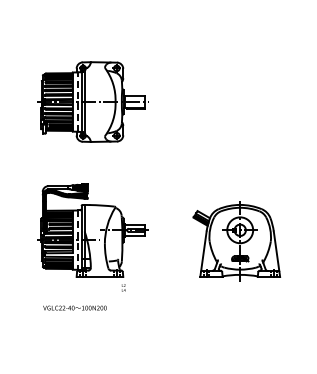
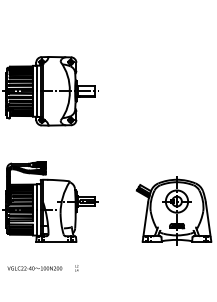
line: (77, 102) -> (37, 91), dashed -> solid
line: (77, 240) -> (37, 210), dashed -> solid
text: (123, 287) -> (76, 267), moved

